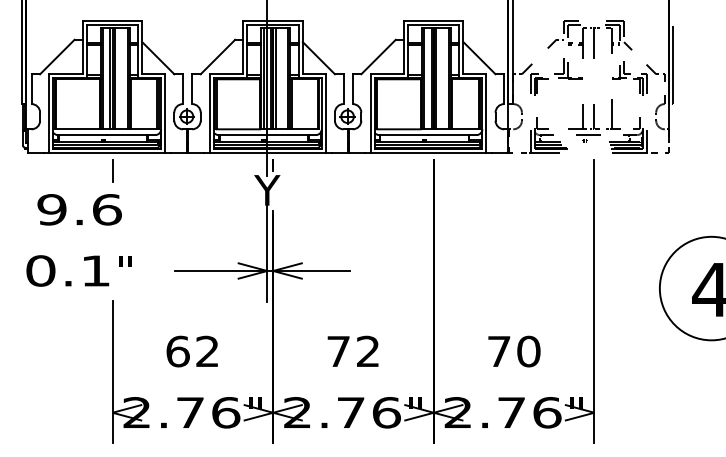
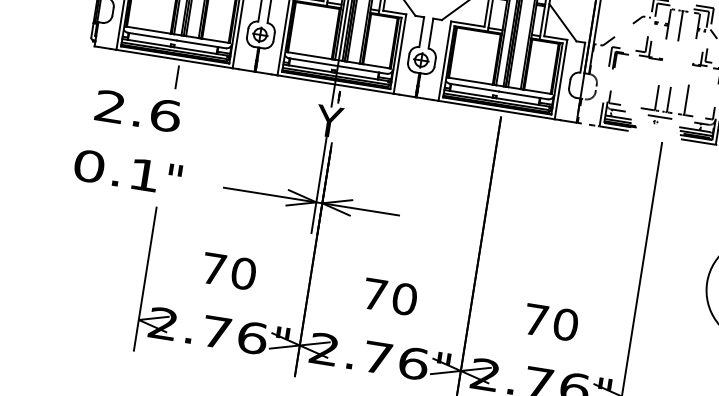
text: (51, 209) -> (109, 106), 9.6 -> 2.6
text: (192, 351) -> (228, 271), 62 -> 70
text: (367, 351) -> (404, 299), 72 -> 70

